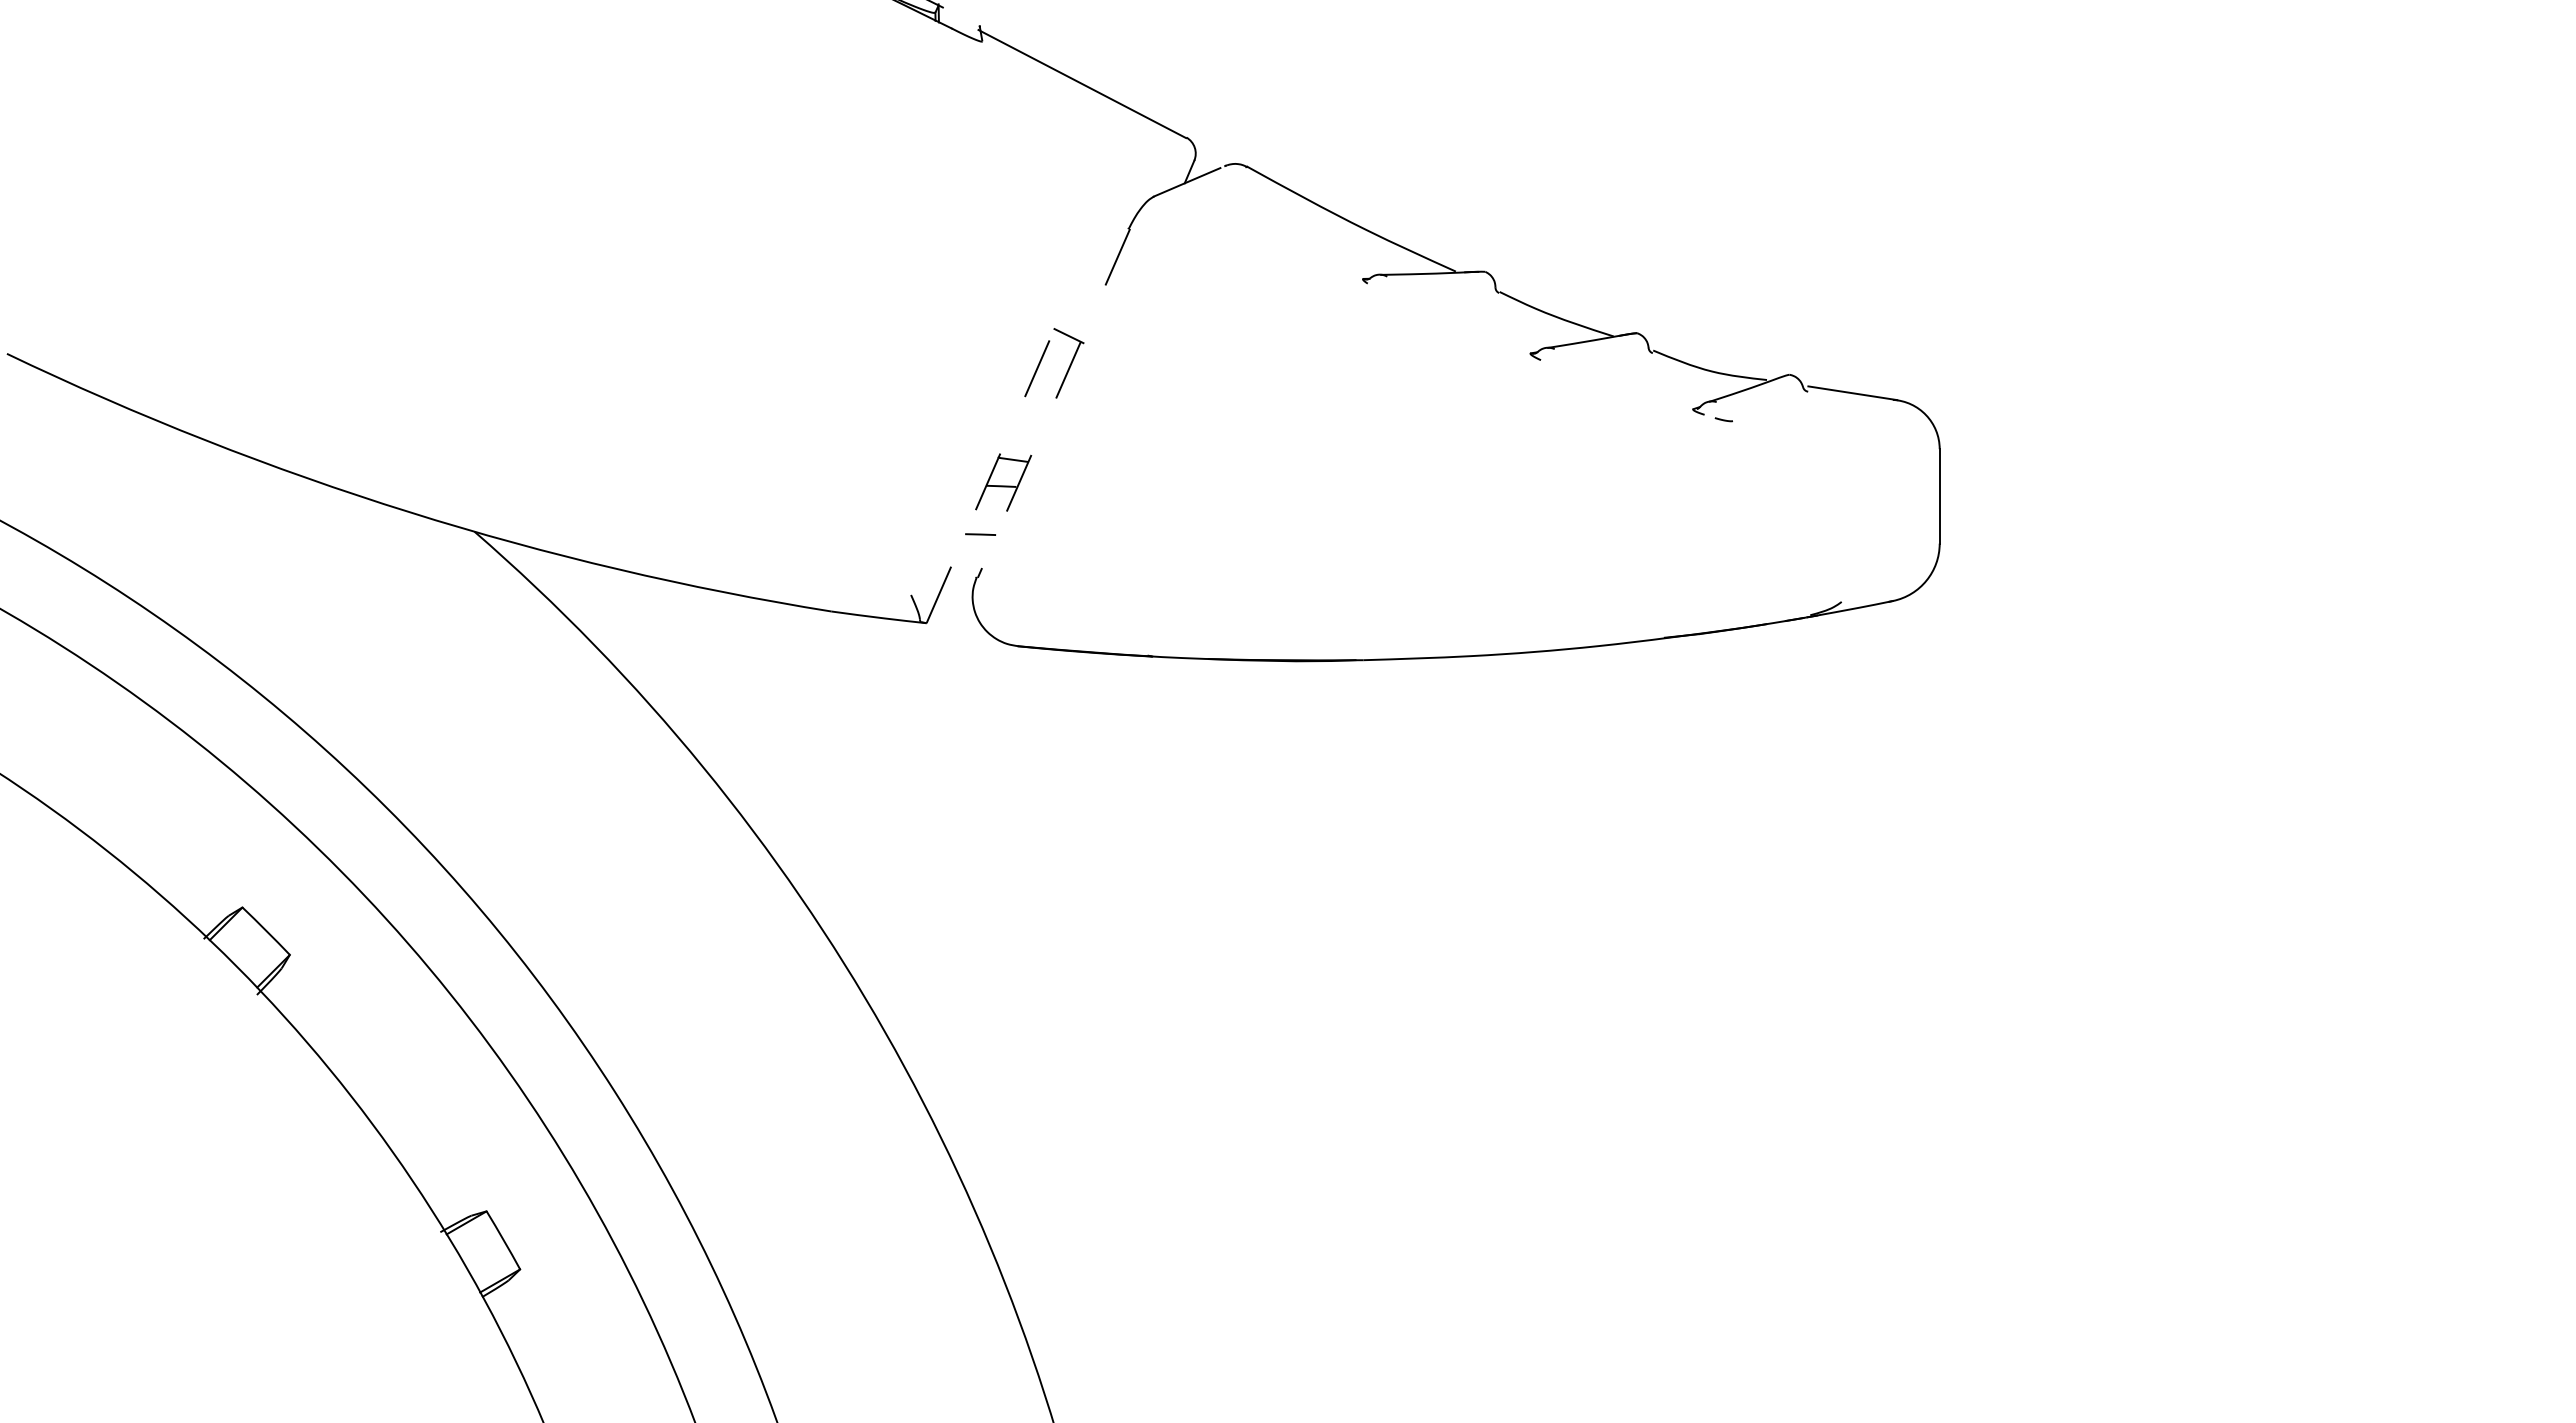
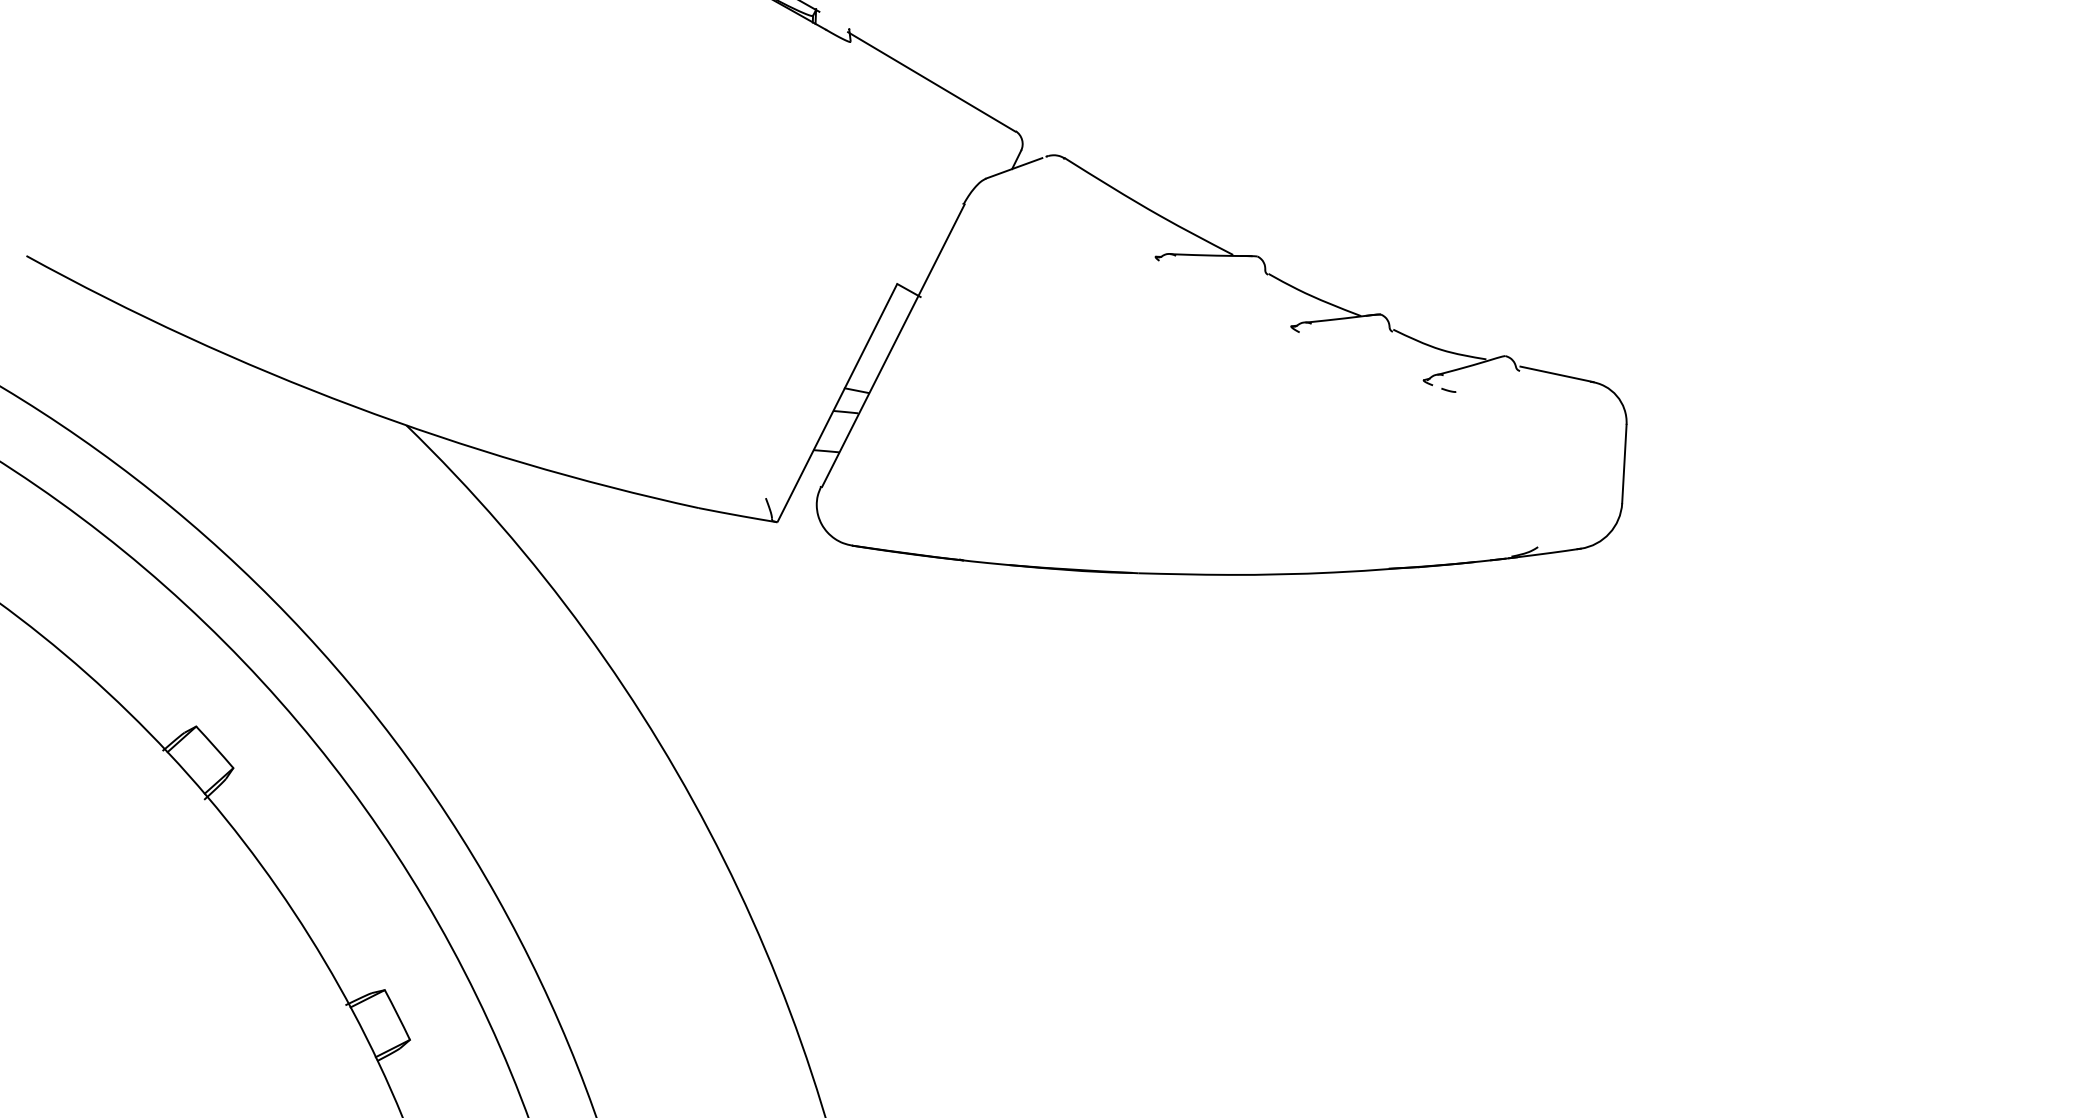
line: (1053, 403) -> (892, 345), dashed -> solid
line: (991, 475) -> (838, 402), dashed -> solid

